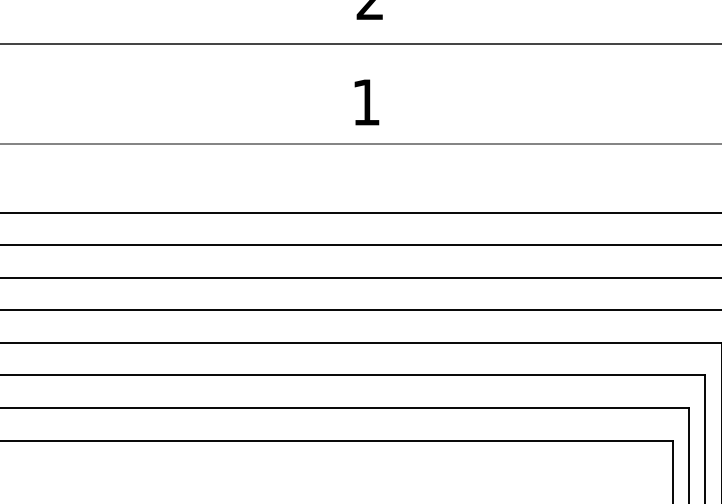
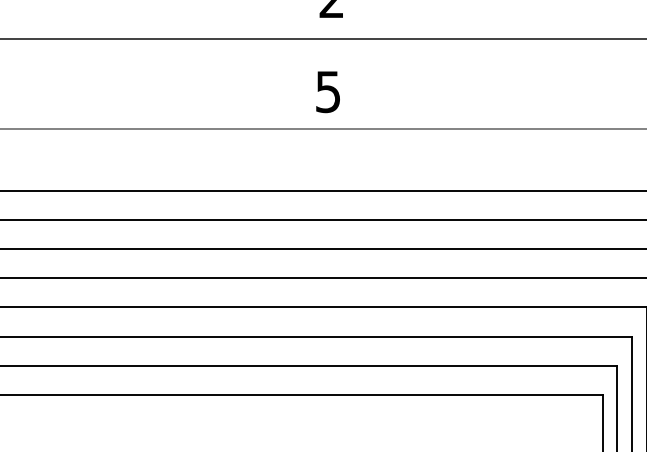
text: (366, 102) -> (328, 91), 1 -> 5

